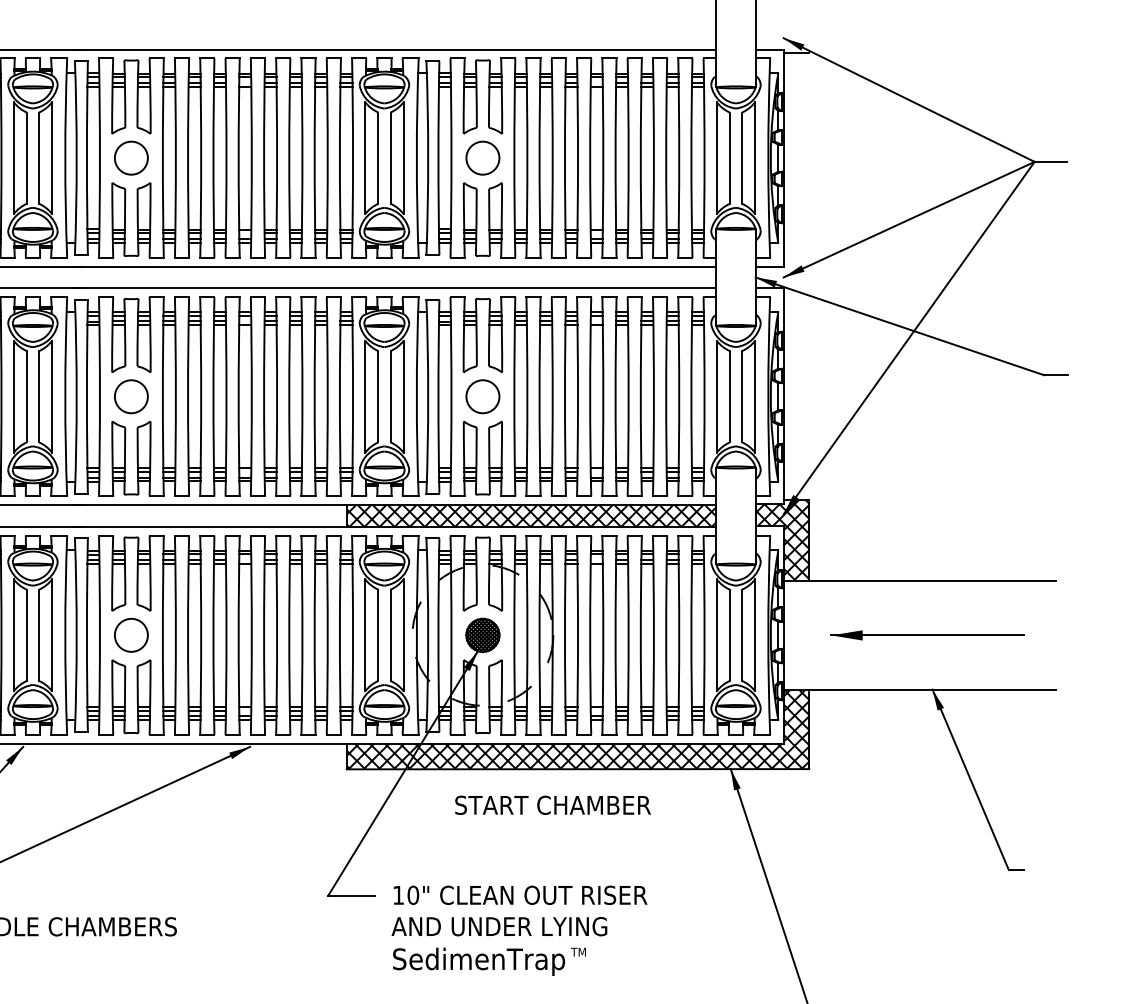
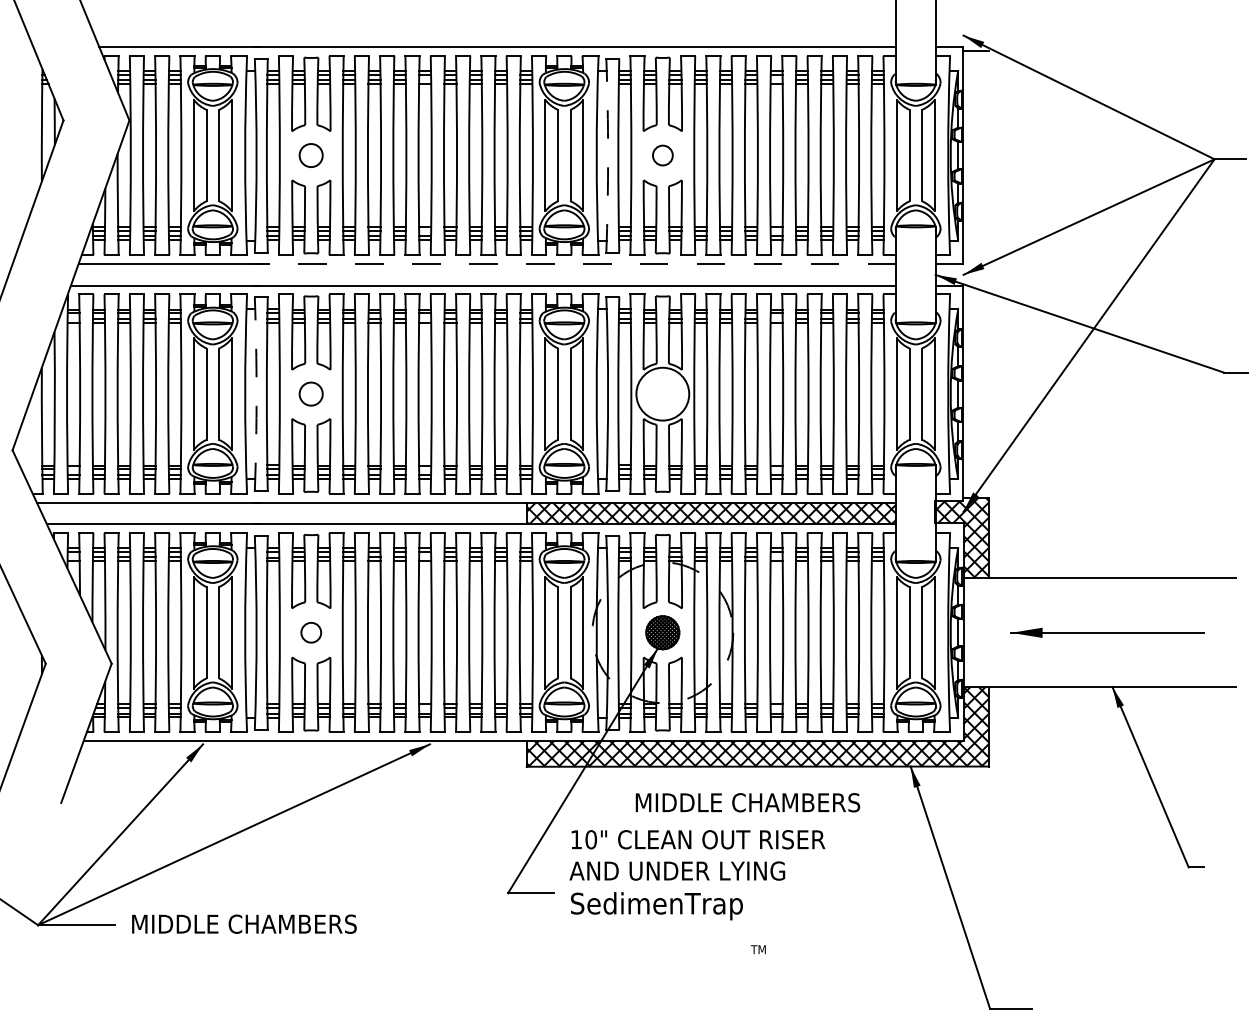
circle: (130, 158) -> (310, 155), size x0.7
arc: (428, 158) -> (608, 155), solid -> dashed
circle: (482, 158) -> (662, 155), size x0.6
line: (395, 267) -> (575, 264), solid -> dashed
circle: (130, 396) -> (310, 393), size x0.7
circle: (482, 396) -> (662, 393), size x1.6
arc: (76, 397) -> (256, 394), solid -> dashed
circle: (130, 635) -> (310, 632), size x0.6
text: (567, 805) -> (747, 802), START CHAMBER -> MIDDLE CHAMBERS
text: (519, 931) -> (697, 875), moved

